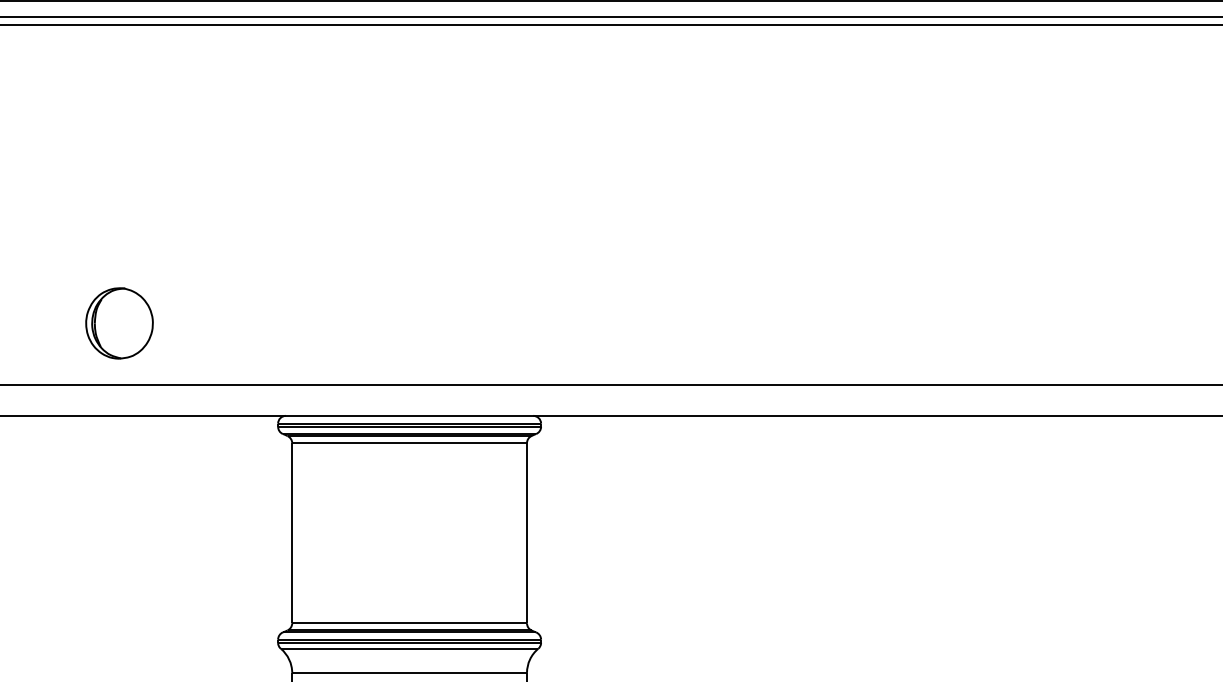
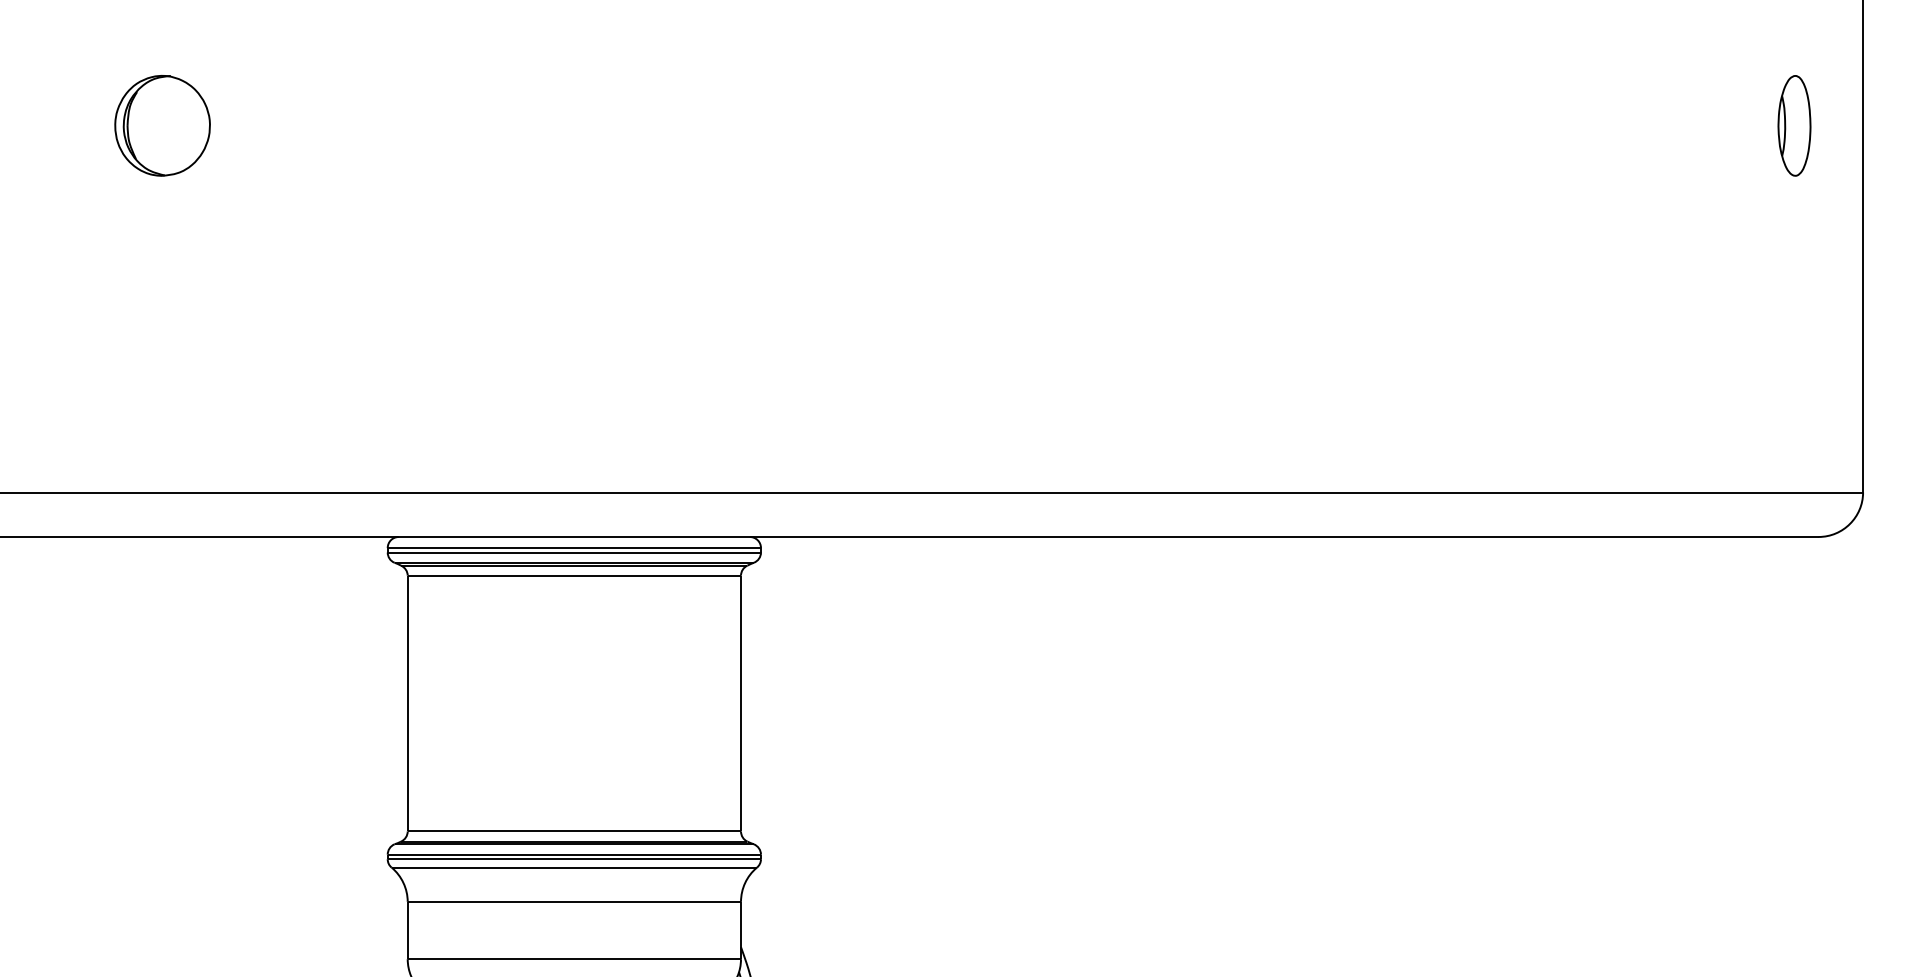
part: (119, 323) -> (162, 125), moved

